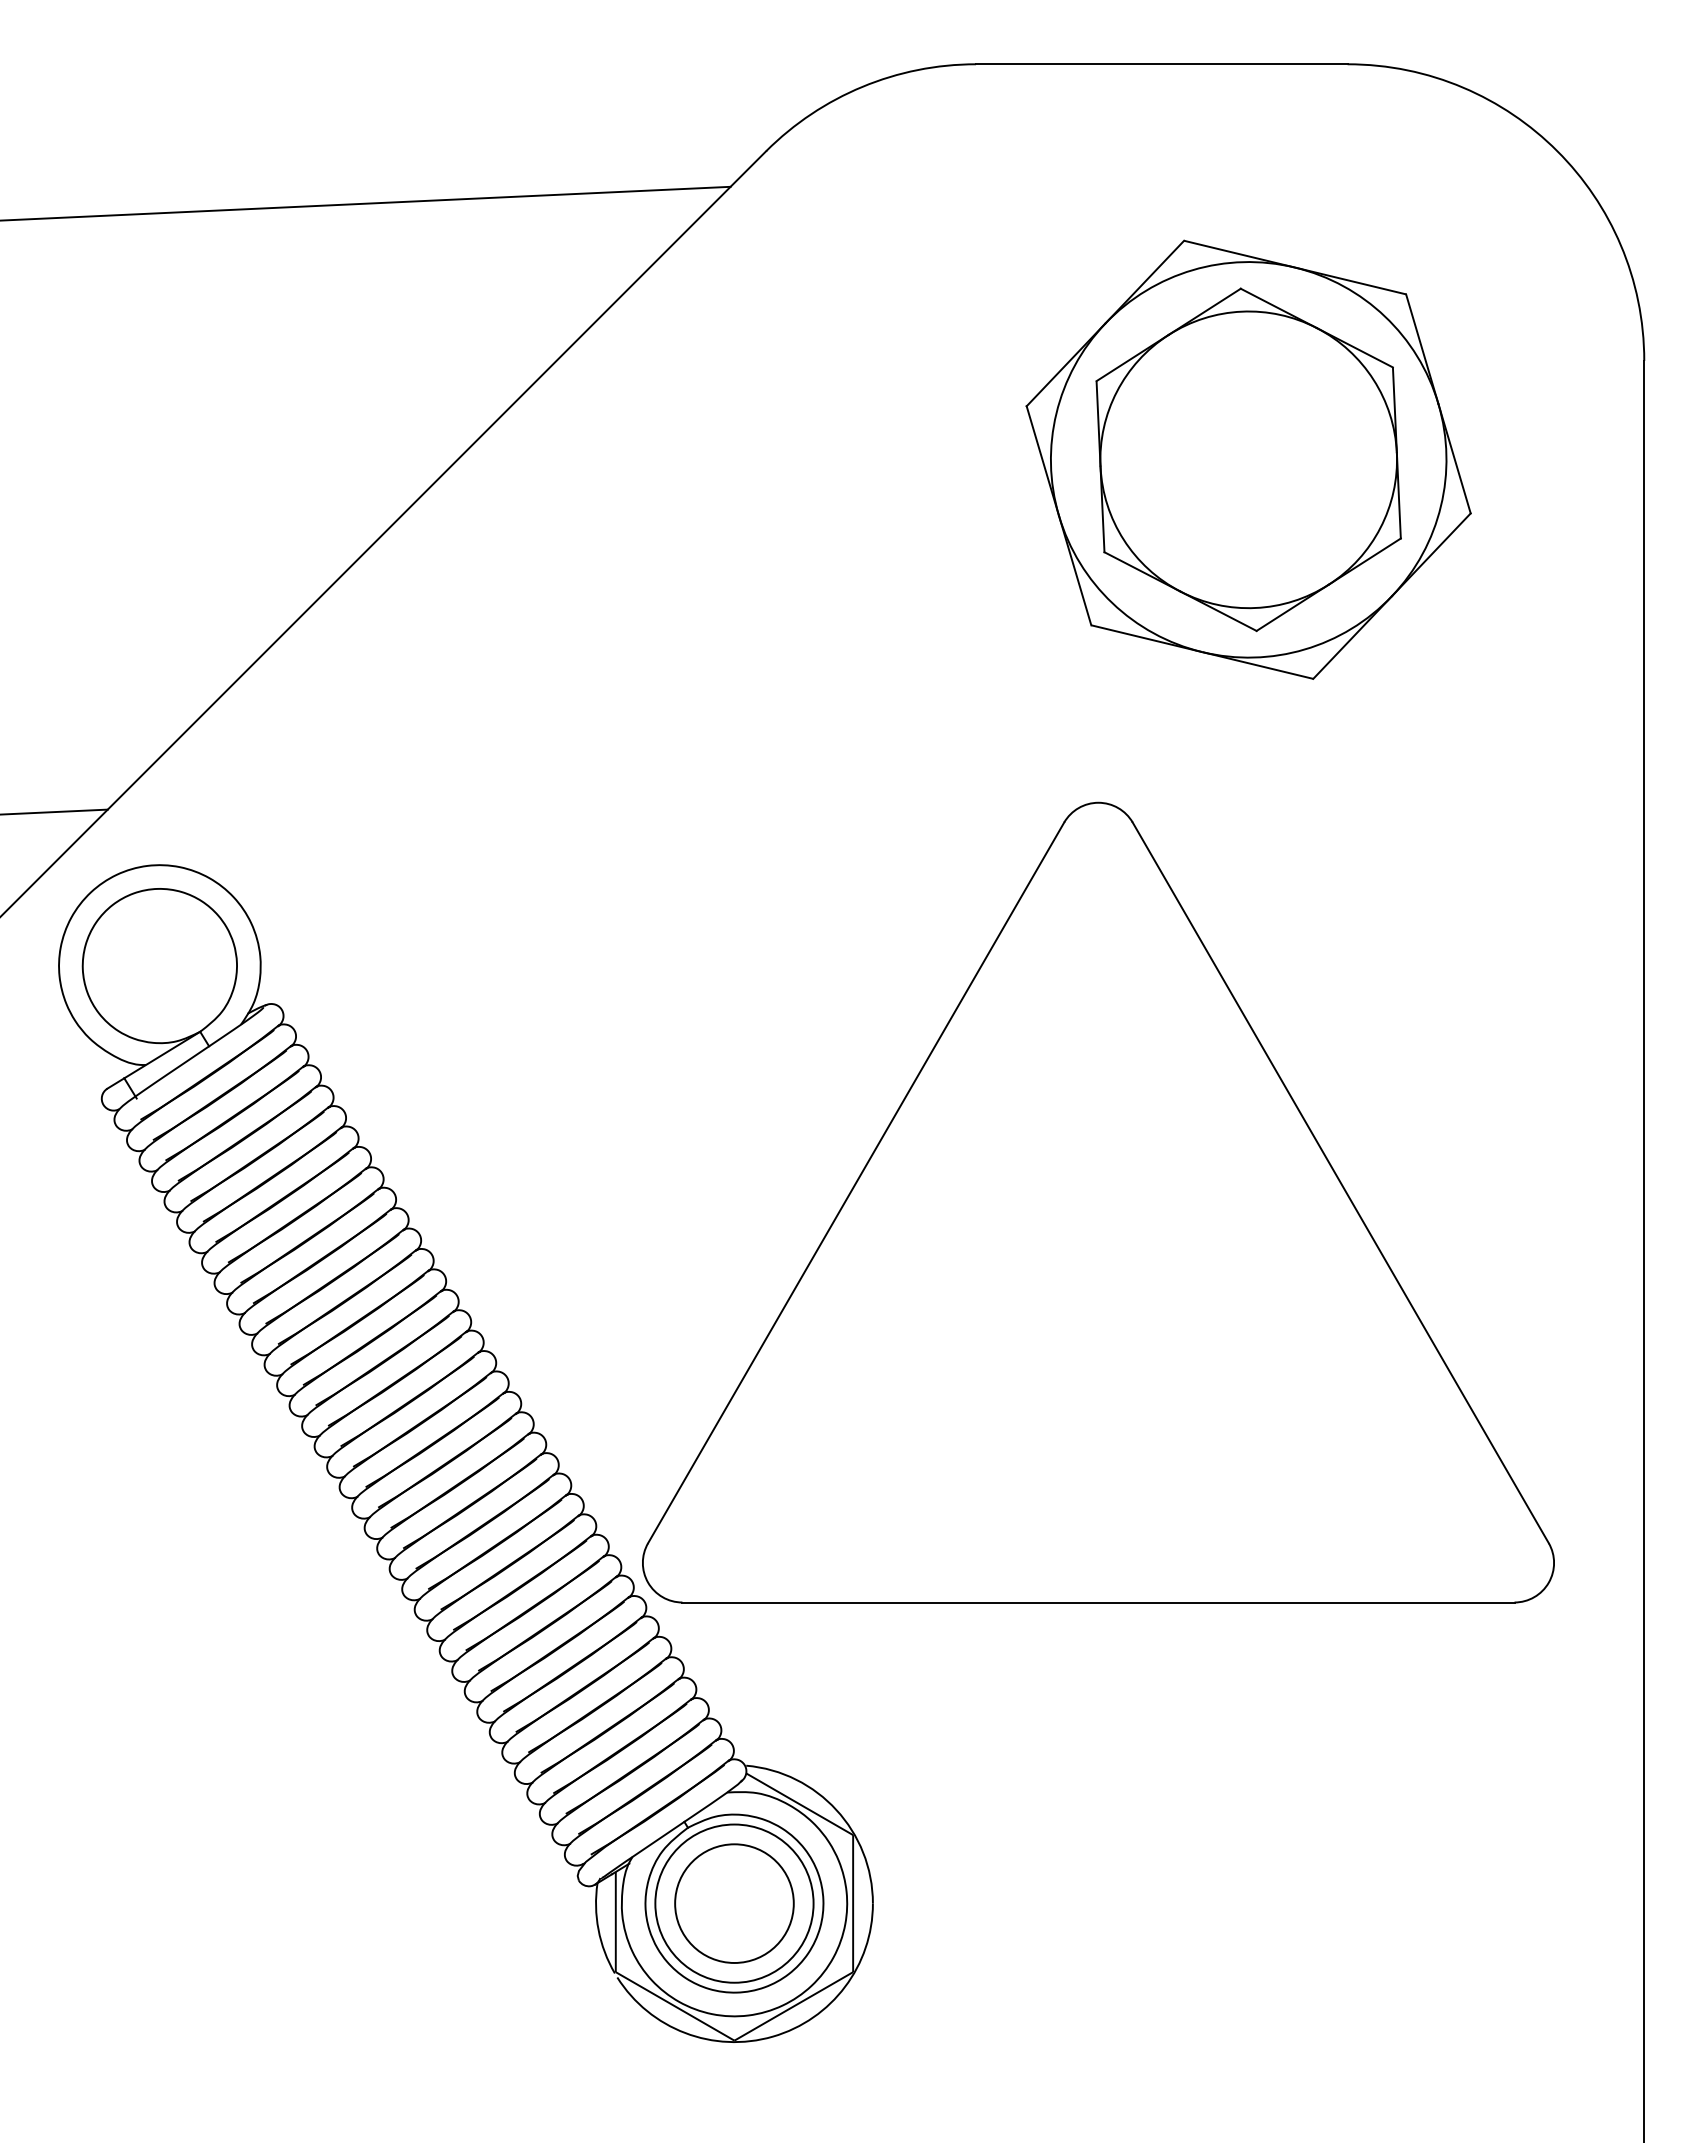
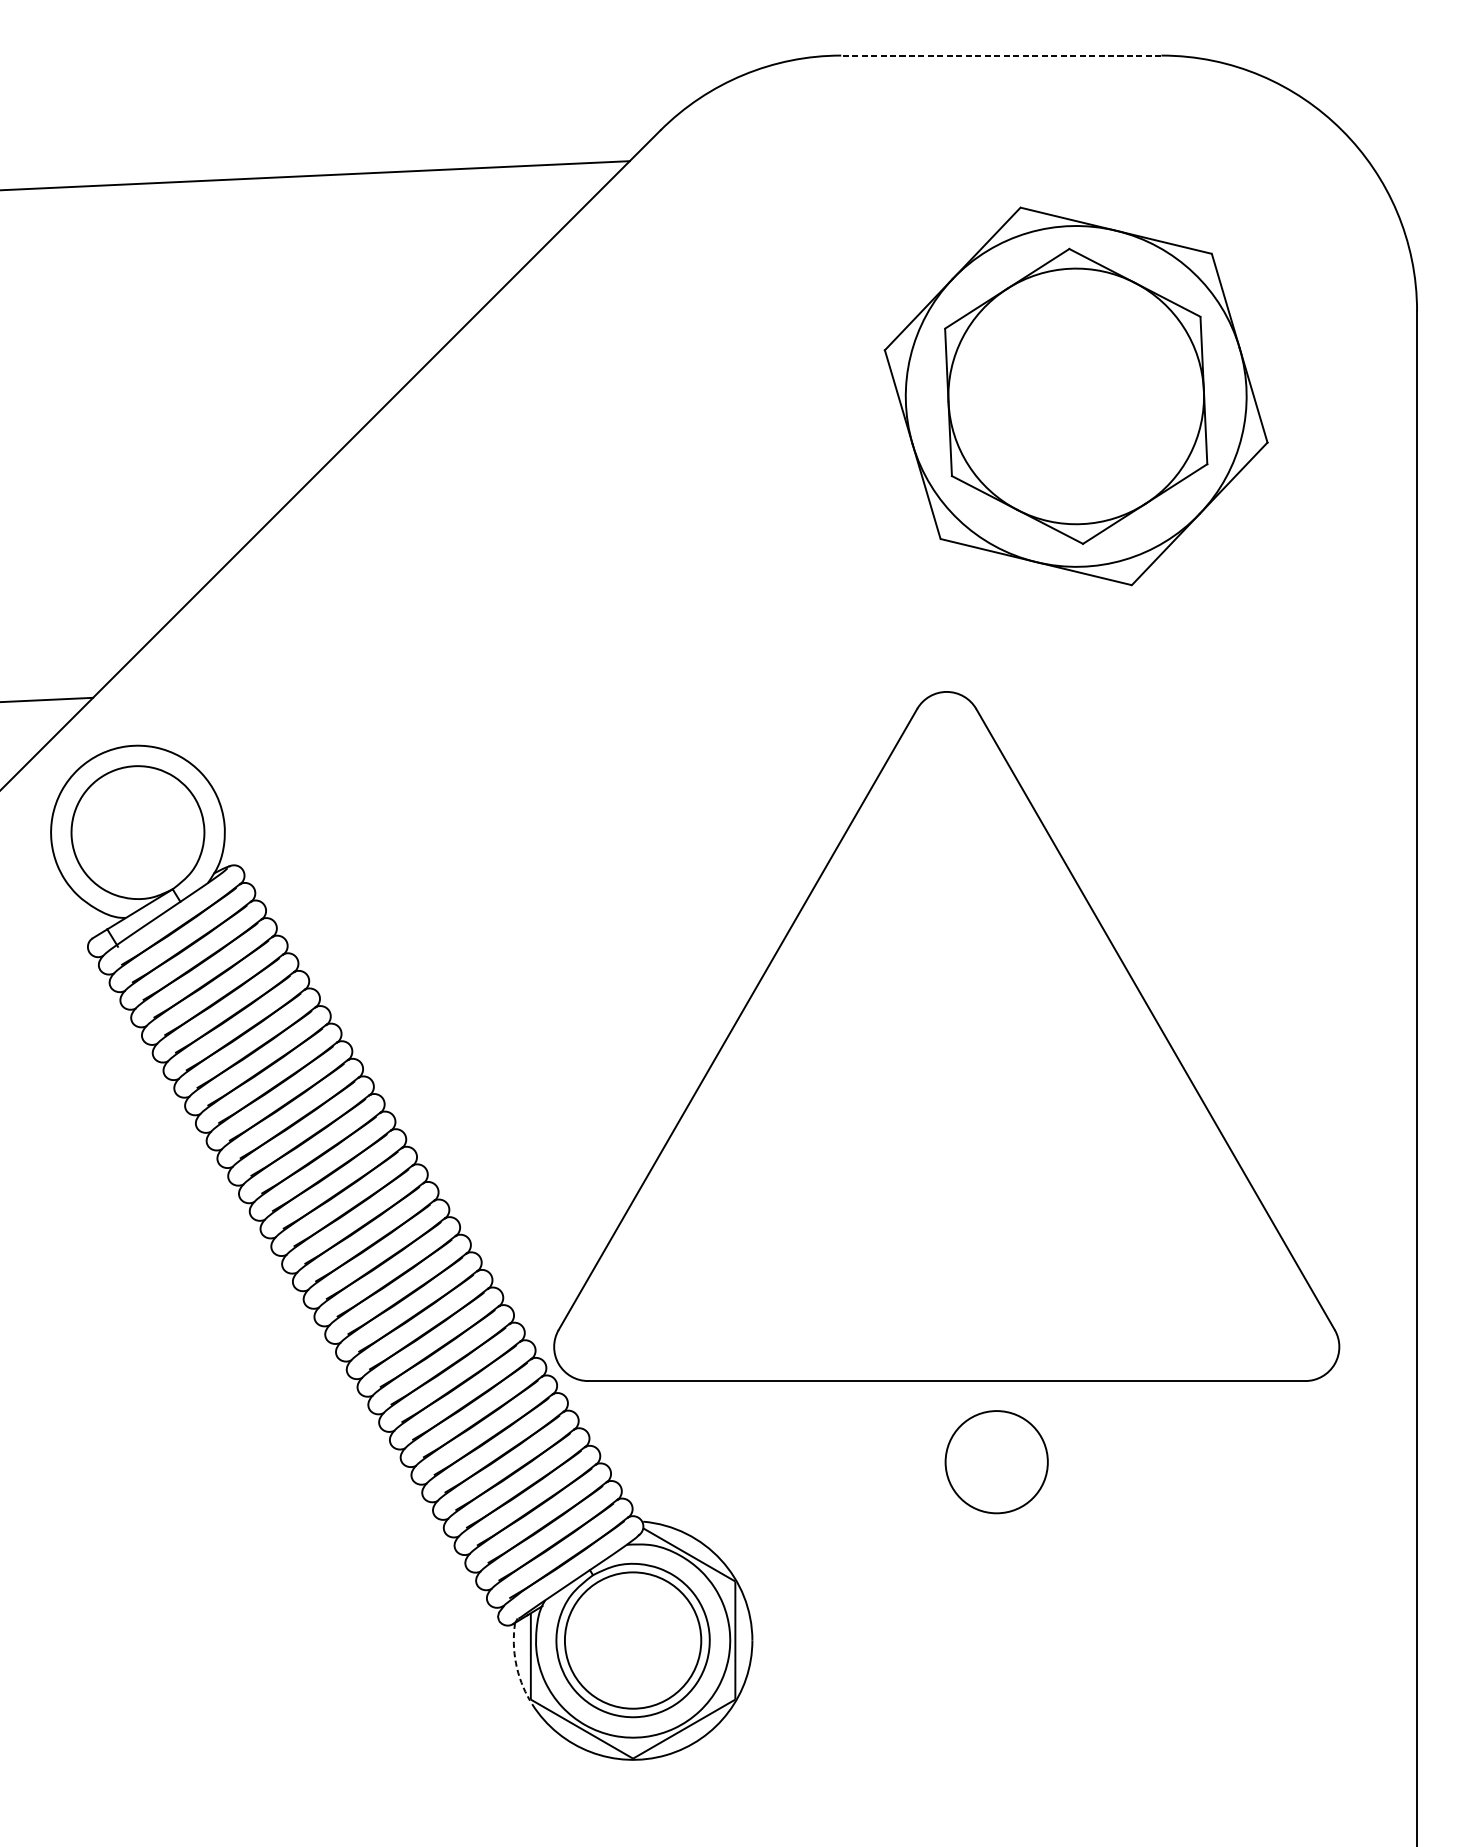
line: (1161, 64) -> (1001, 55), solid -> dashed
circle: (734, 1903) -> (996, 1462), moved
arc: (598, 1929) -> (515, 1662), solid -> dashed

